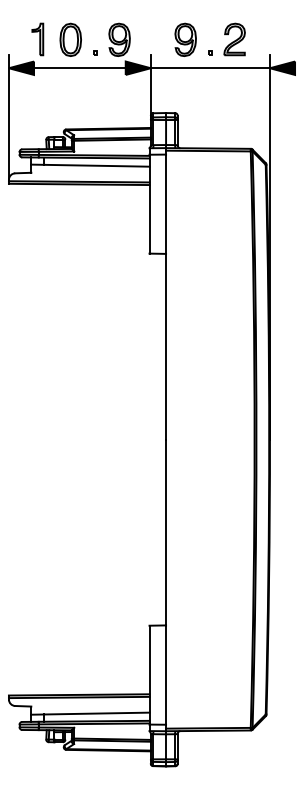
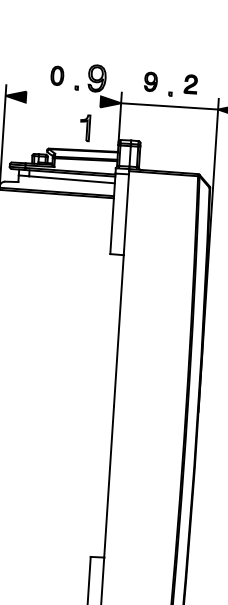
part: (37, 39) -> (84, 128), moved
part: (70, 39) -> (57, 75), size x0.7
part: (185, 39) -> (150, 81), size x0.7
part: (234, 39) -> (190, 84), size x0.7
line: (79, 68) -> (63, 99), removed

